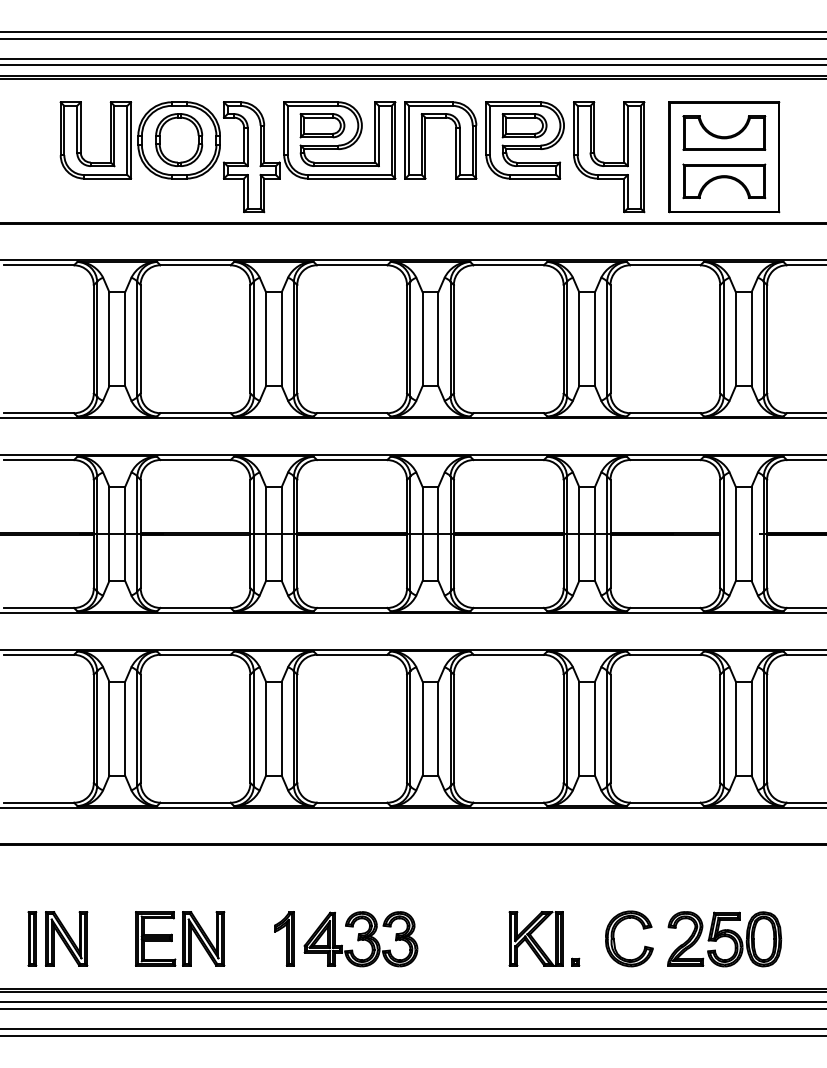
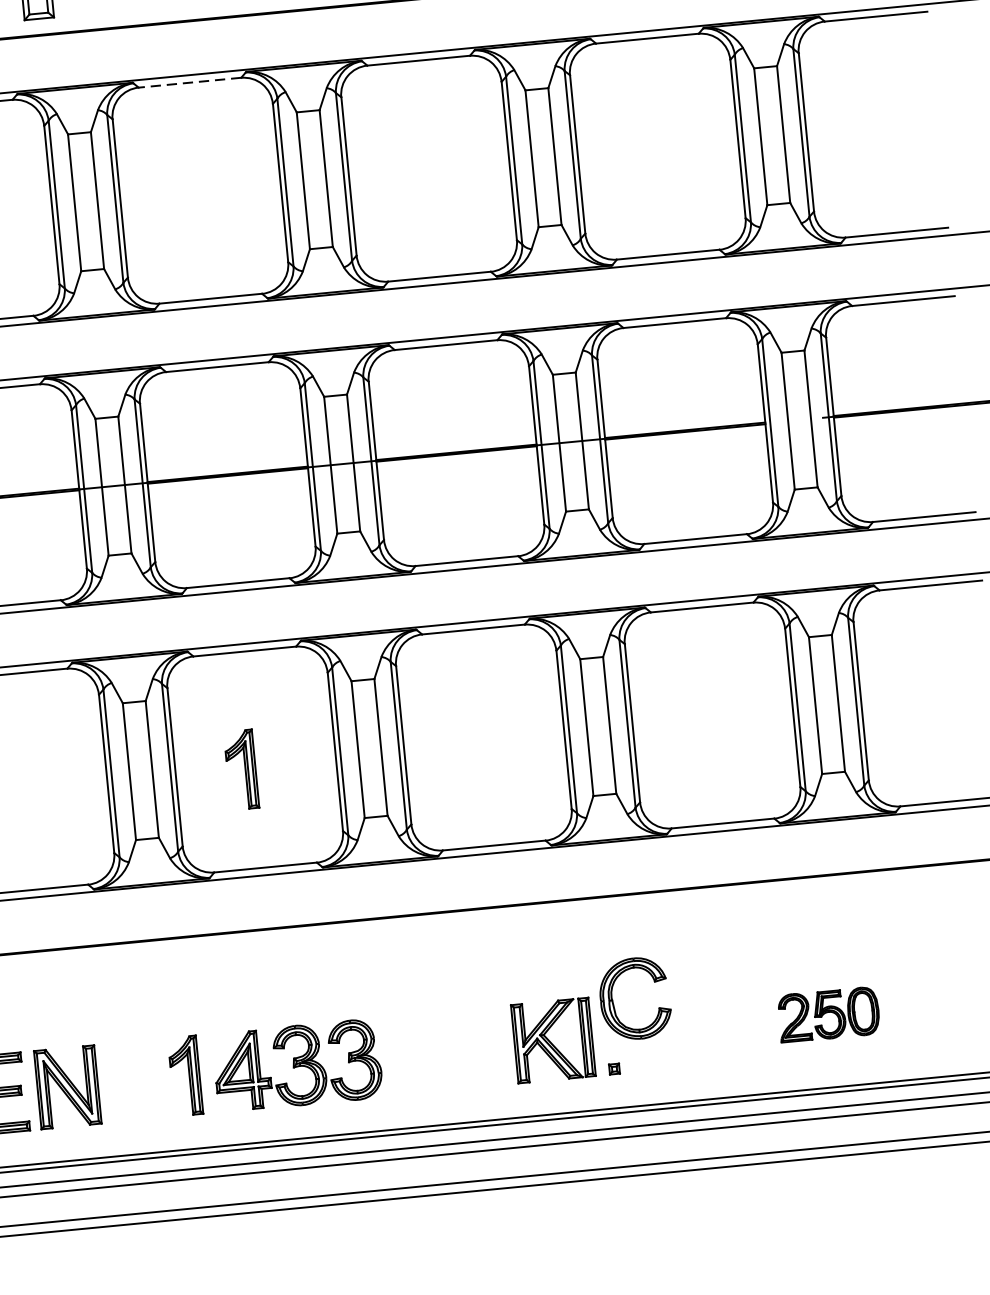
line: (351, 265) -> (189, 83), solid -> dashed
part: (342, 734) -> (241, 769), added
part: (724, 939) -> (828, 1014), size x0.6
part: (615, 942) -> (615, 1005), moved

